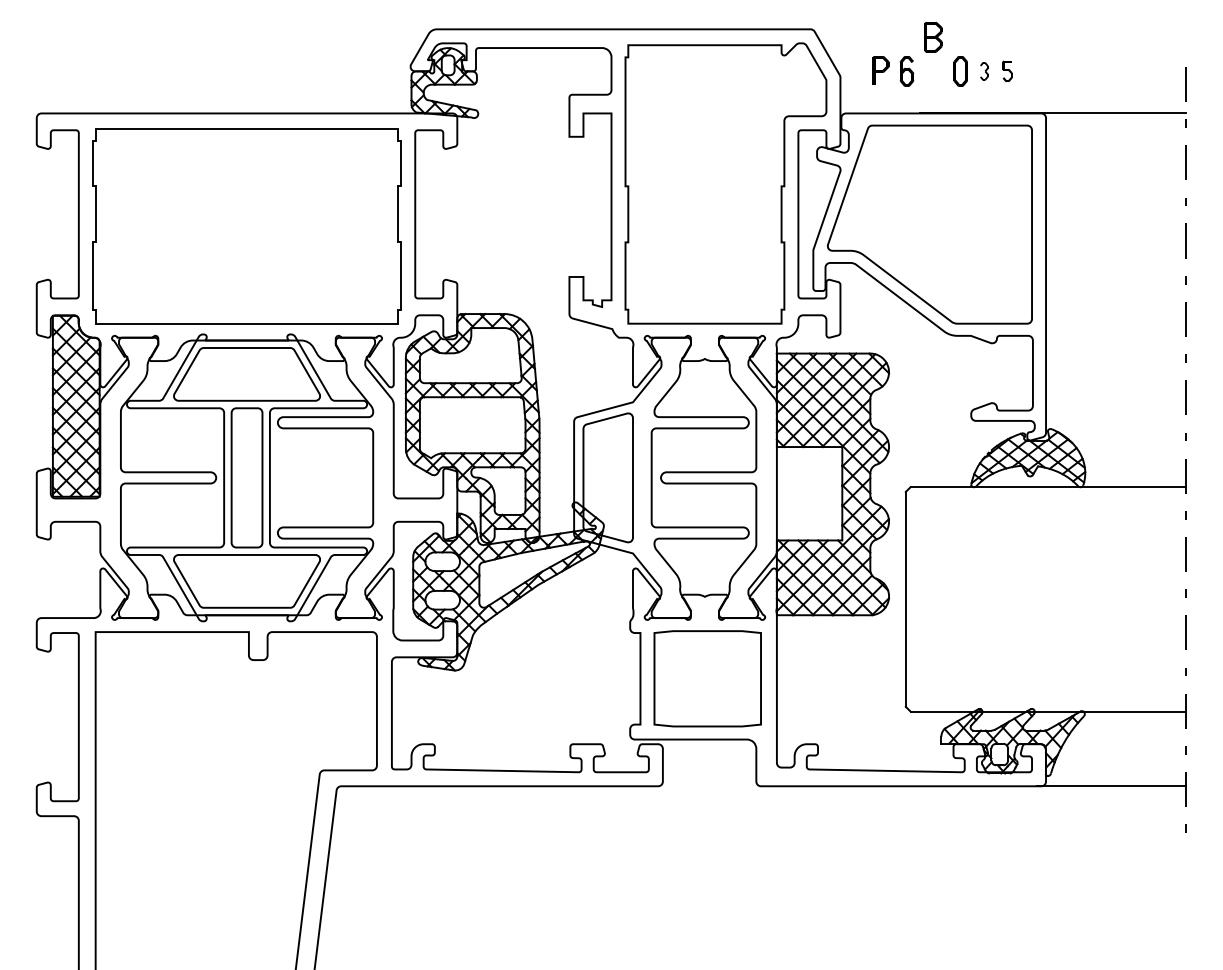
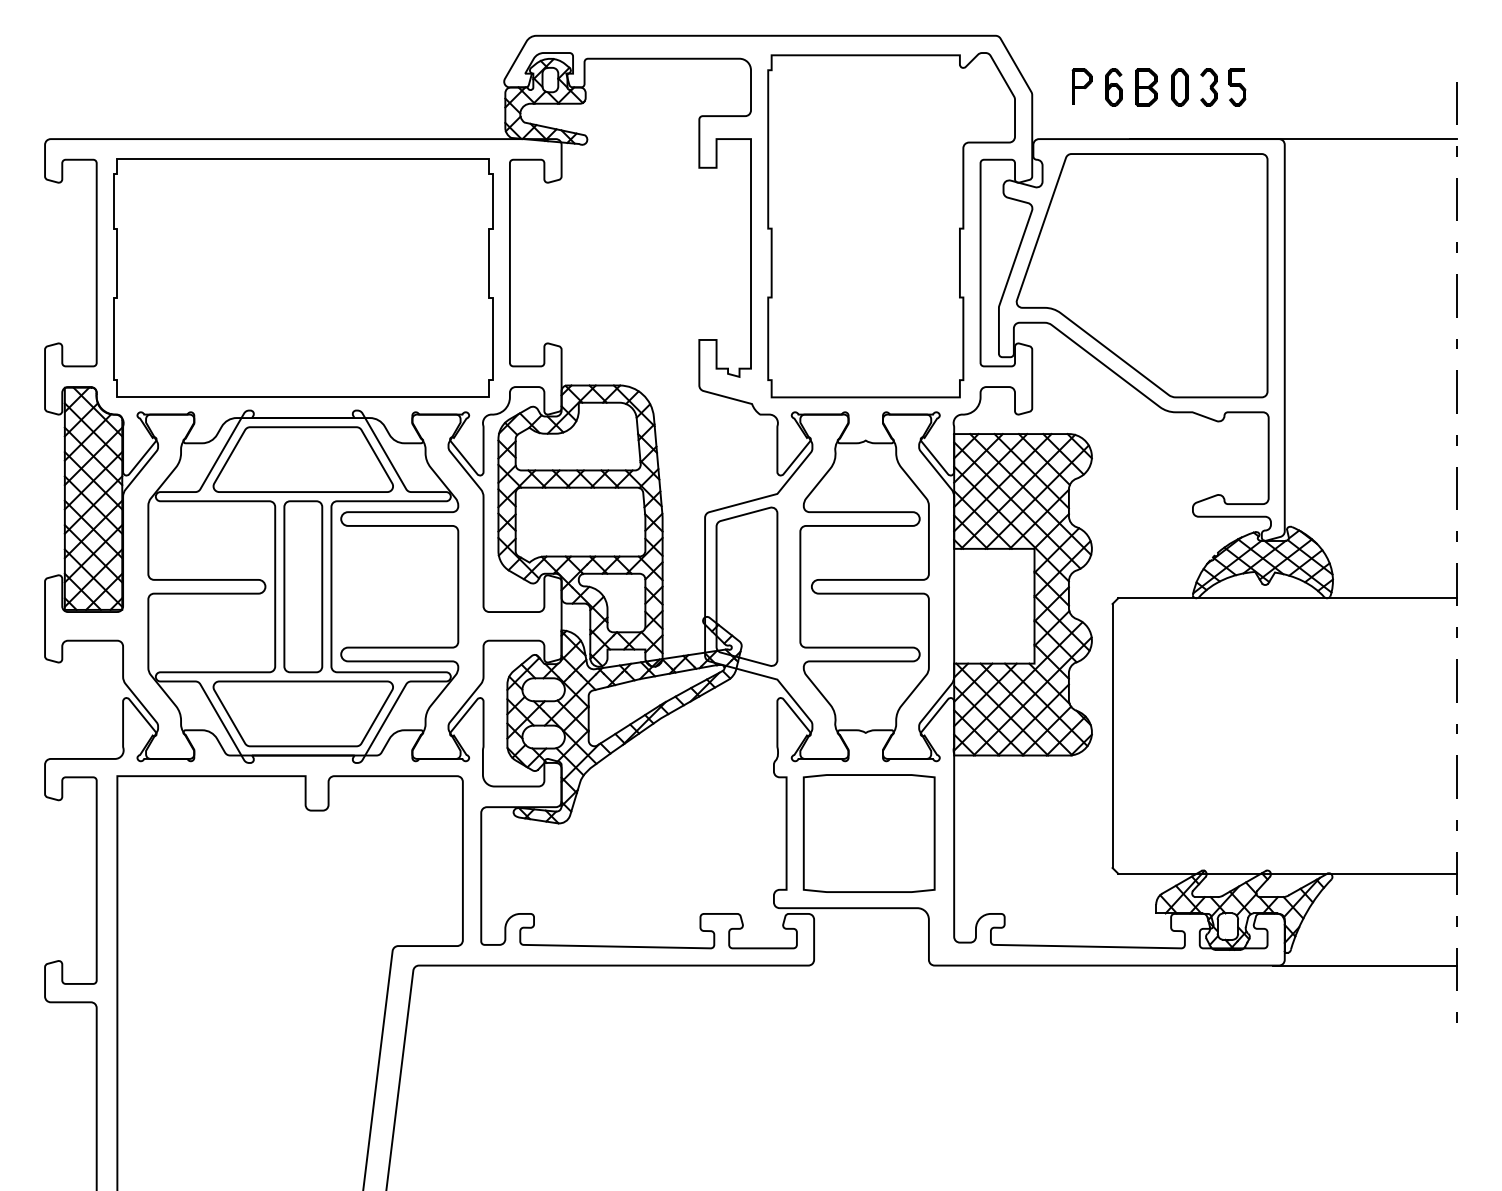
part: (933, 37) -> (1146, 87), moved
part: (983, 71) -> (1208, 87), size x1.67
part: (1007, 71) -> (1237, 87), size x1.43

